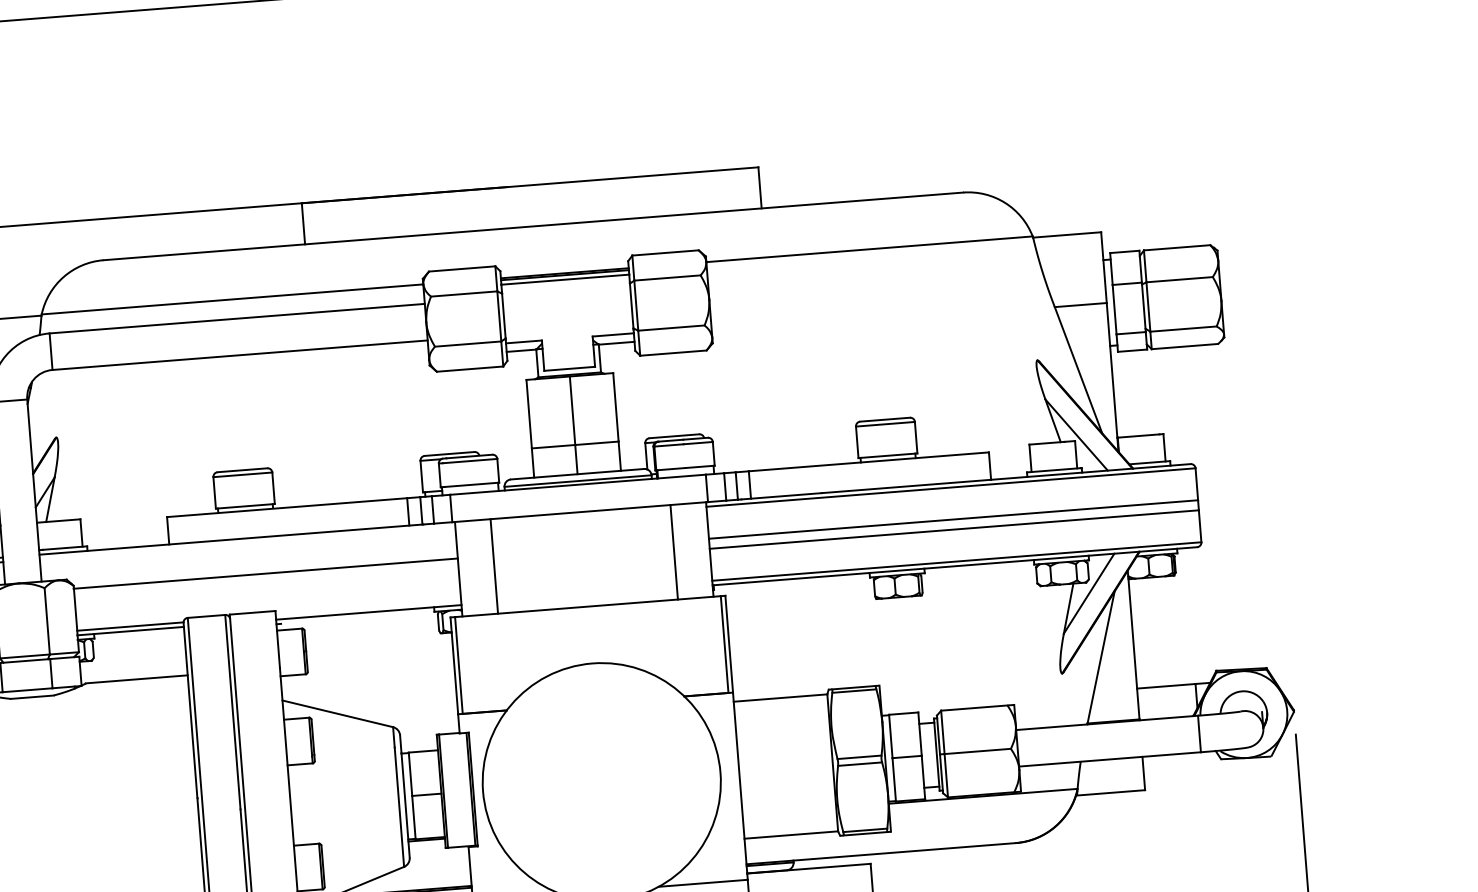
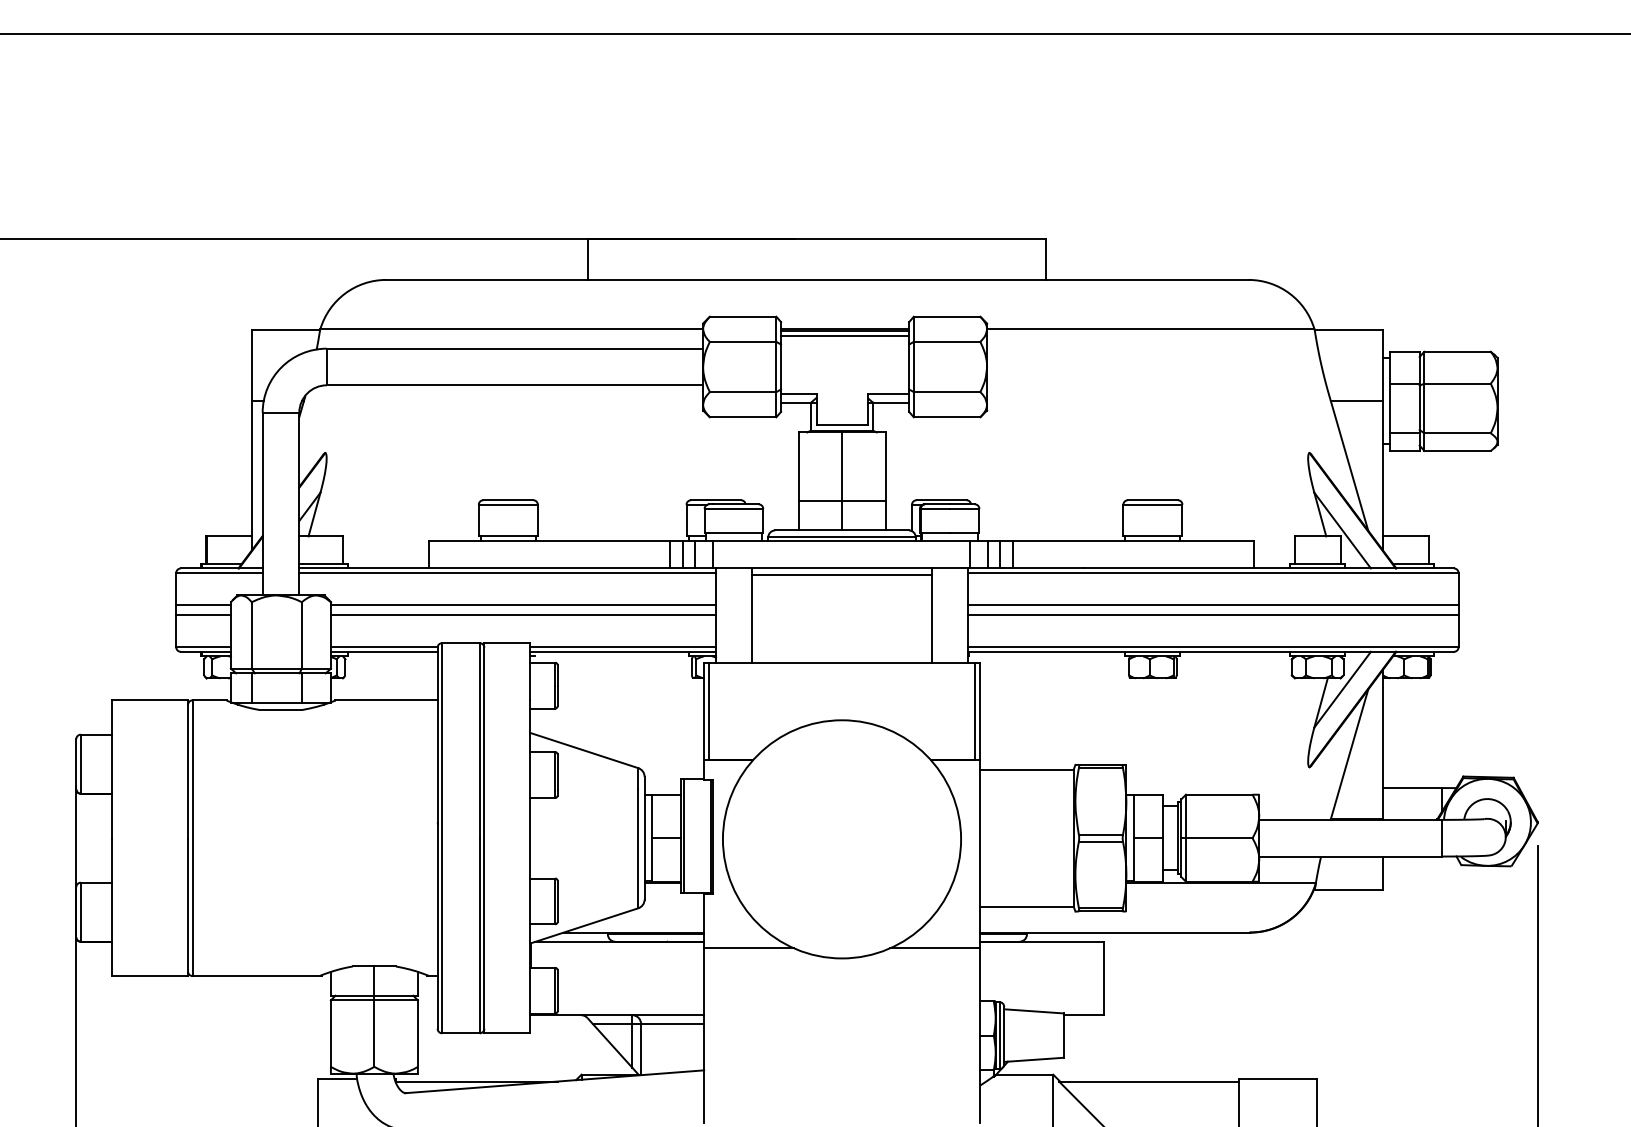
line: (580, 519) -> (841, 575), added
line: (247, 543) -> (507, 573), added
line: (266, 584) -> (523, 615), added
line: (368, 608) -> (623, 647), added

